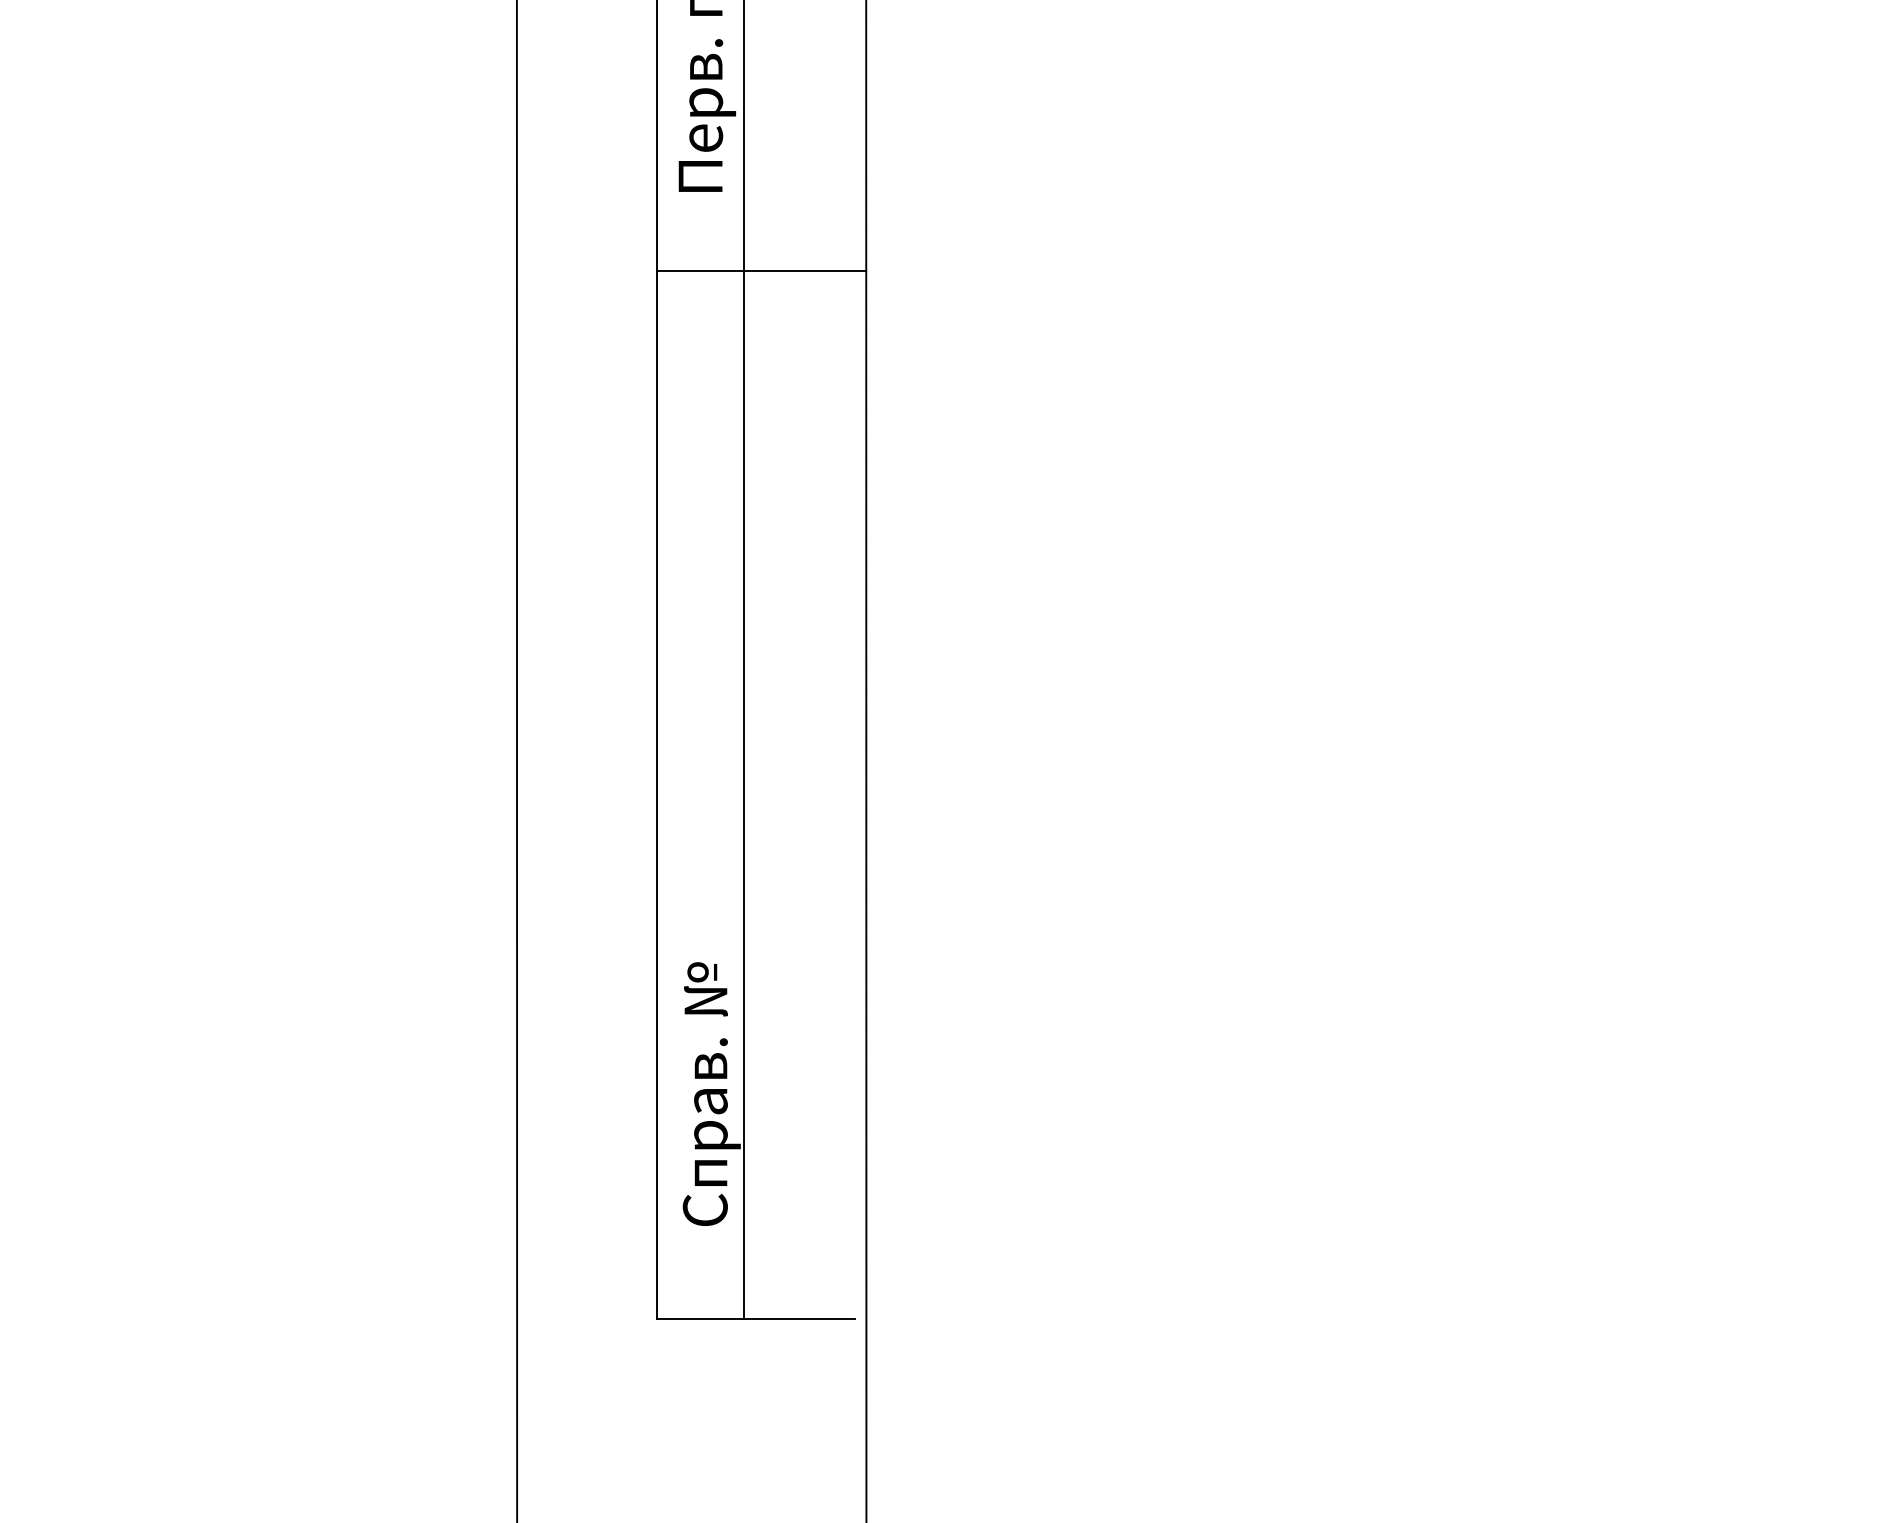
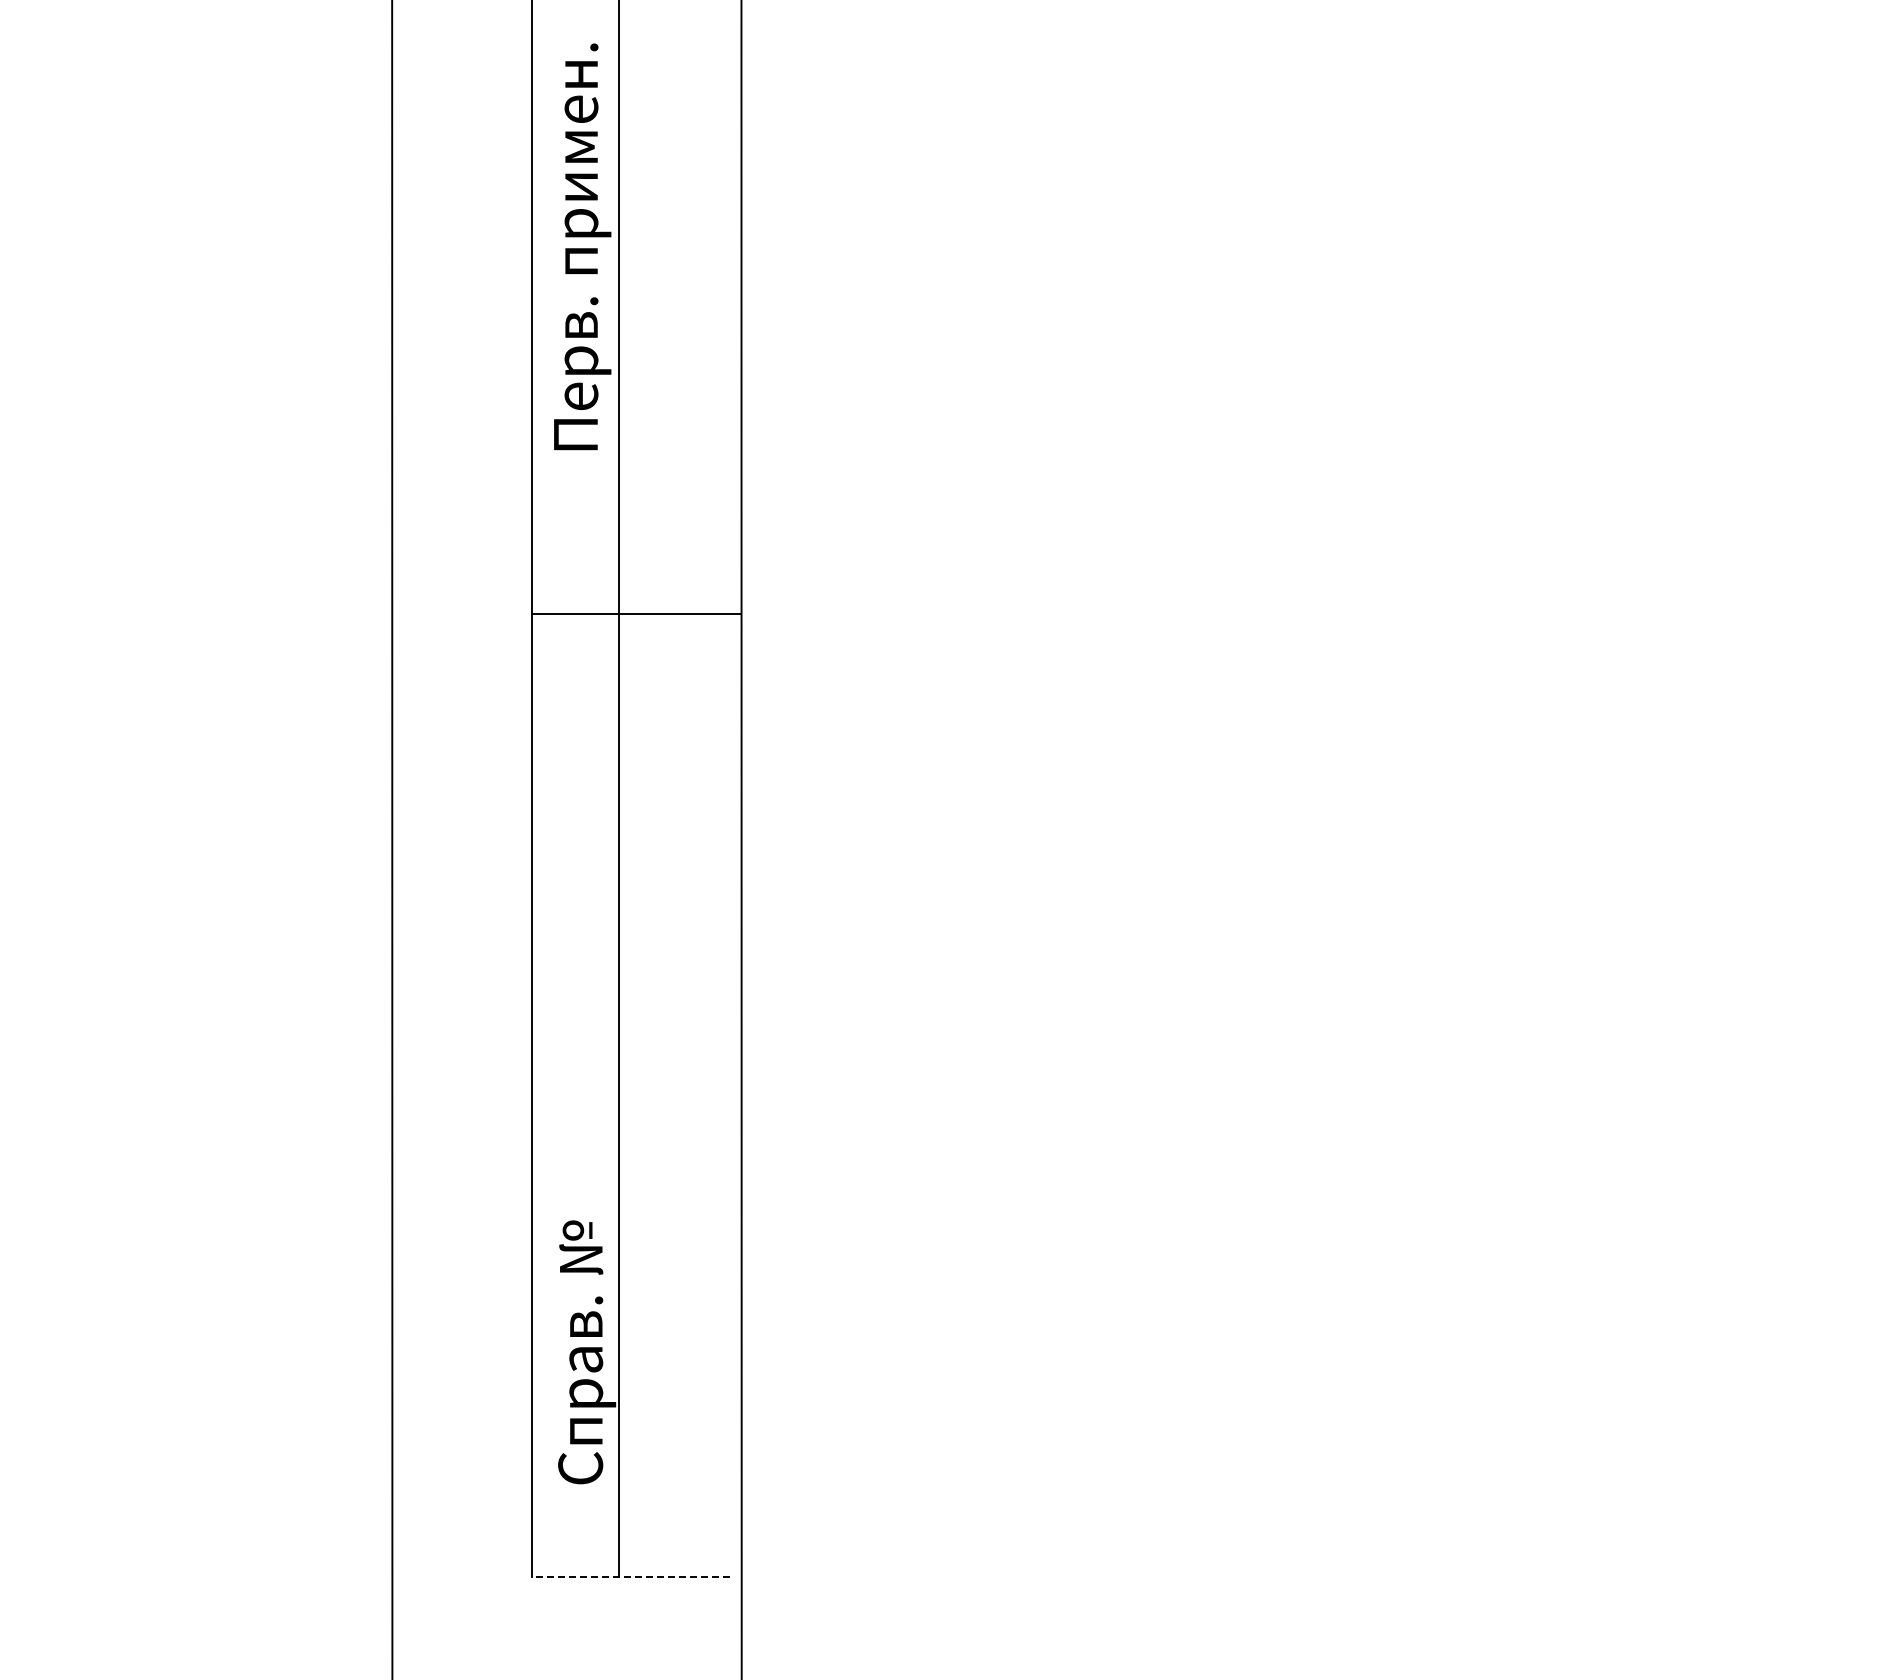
line: (761, 270) -> (636, 613), moved
line: (755, 1318) -> (630, 1576), solid -> dashed

